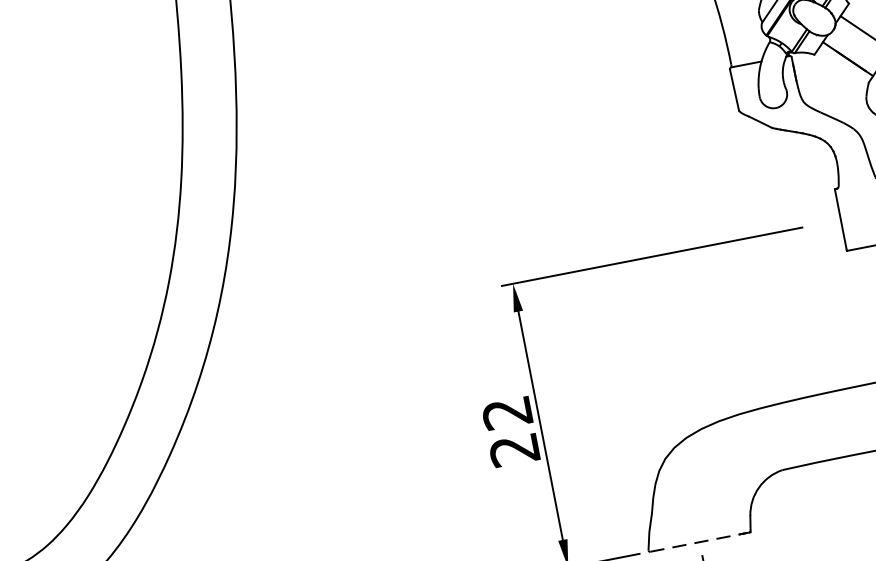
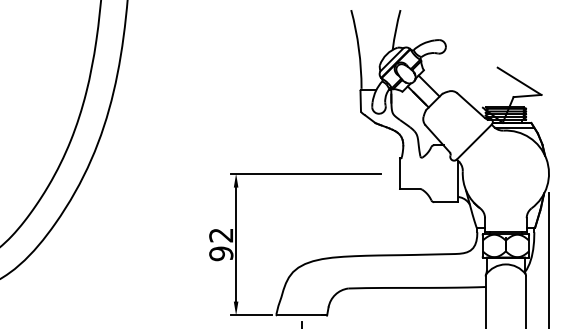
text: (514, 449) -> (221, 253), 22 -> 92
line: (701, 541) -> (302, 315), dashed -> solid

